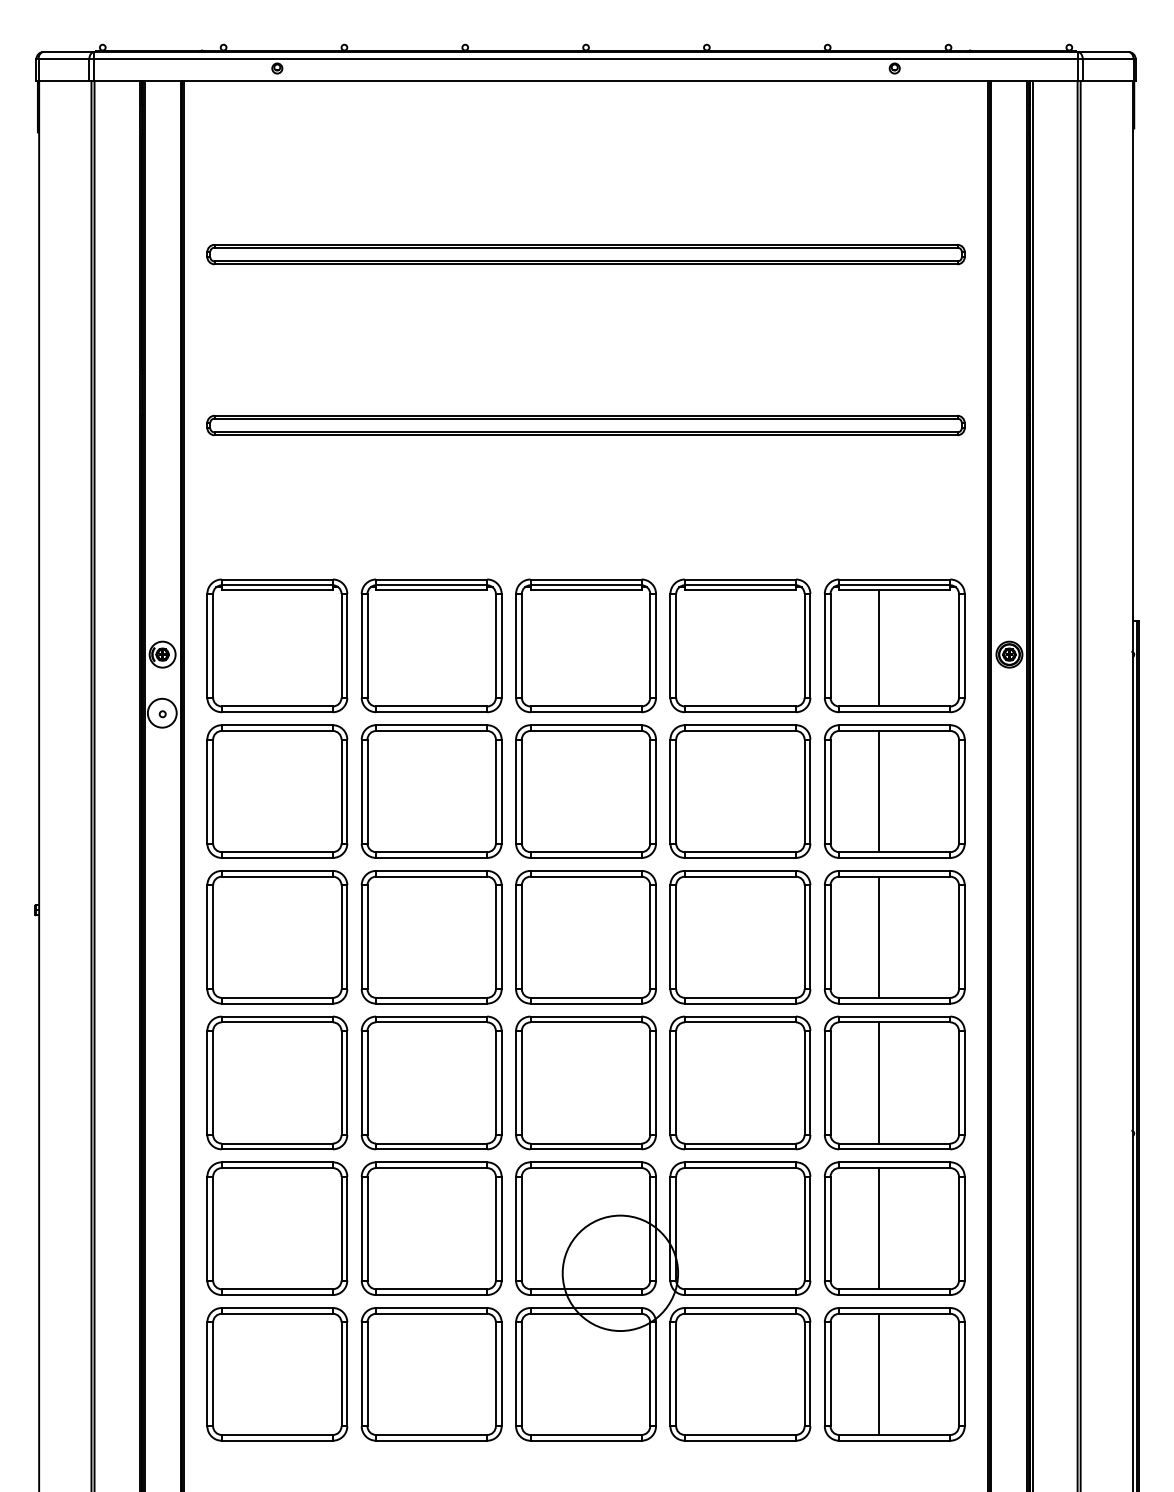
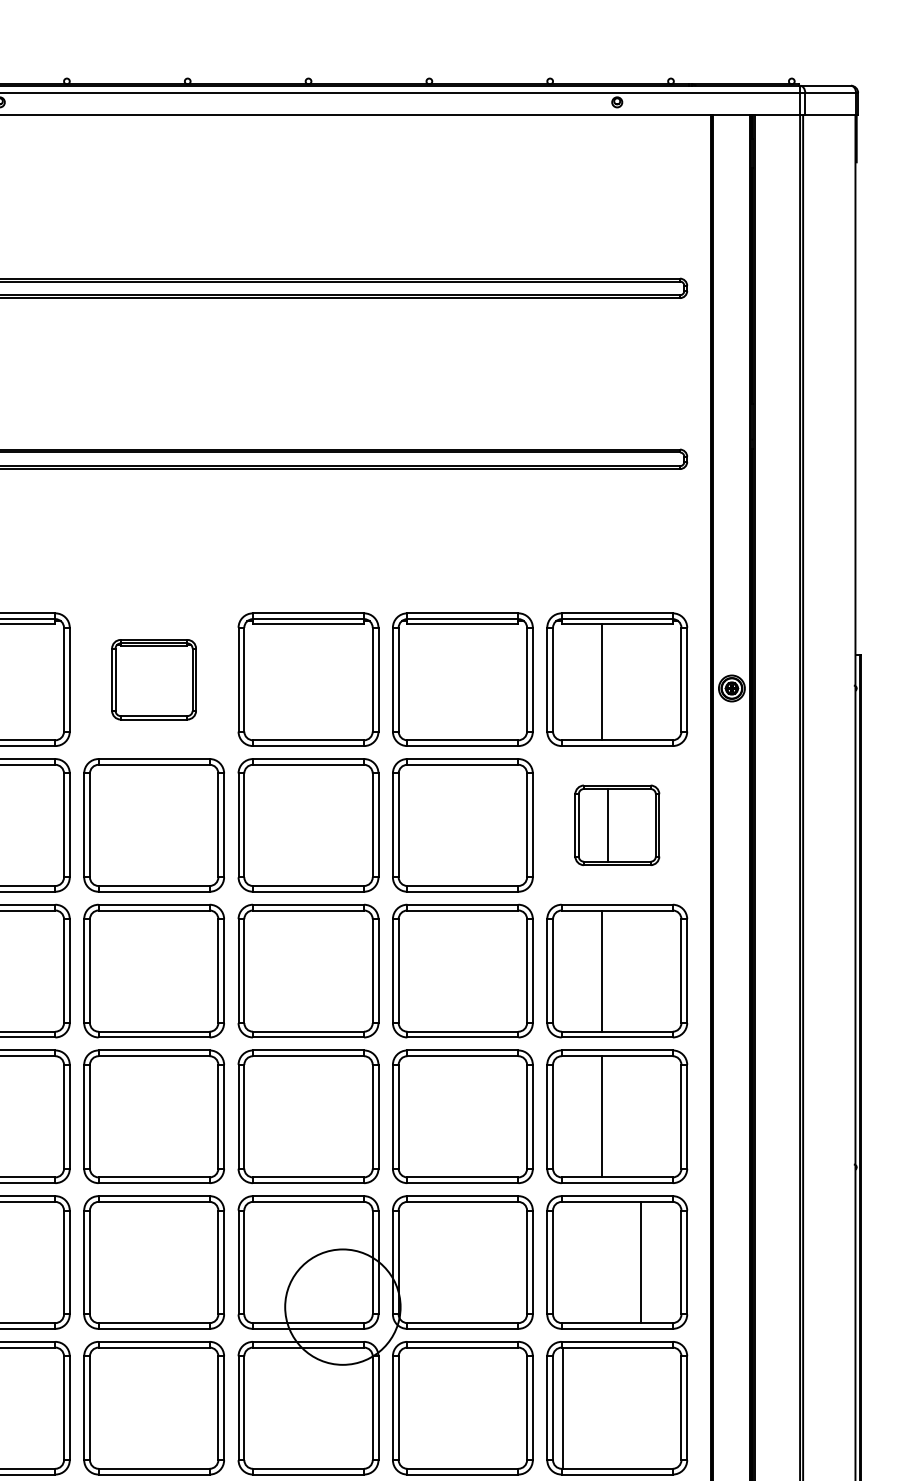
part: (431, 645) -> (153, 679), size x0.6
part: (894, 791) -> (616, 825), size x0.6
line: (879, 1228) -> (640, 1262), moved
line: (879, 1373) -> (562, 1407), moved

